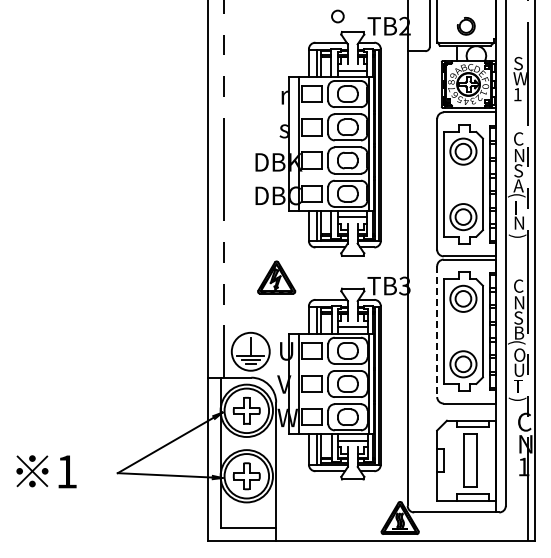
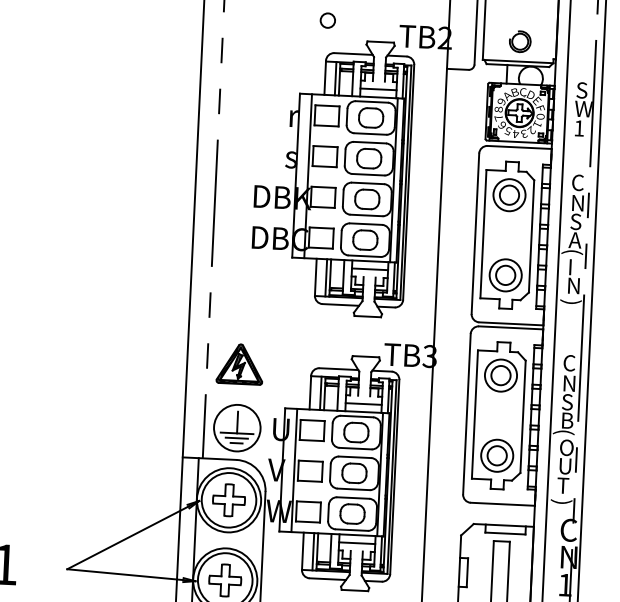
circle: (337, 16) -> (327, 20), moved
part: (276, 277) -> (239, 364), moved
line: (437, 332) -> (467, 415), dashed -> solid

